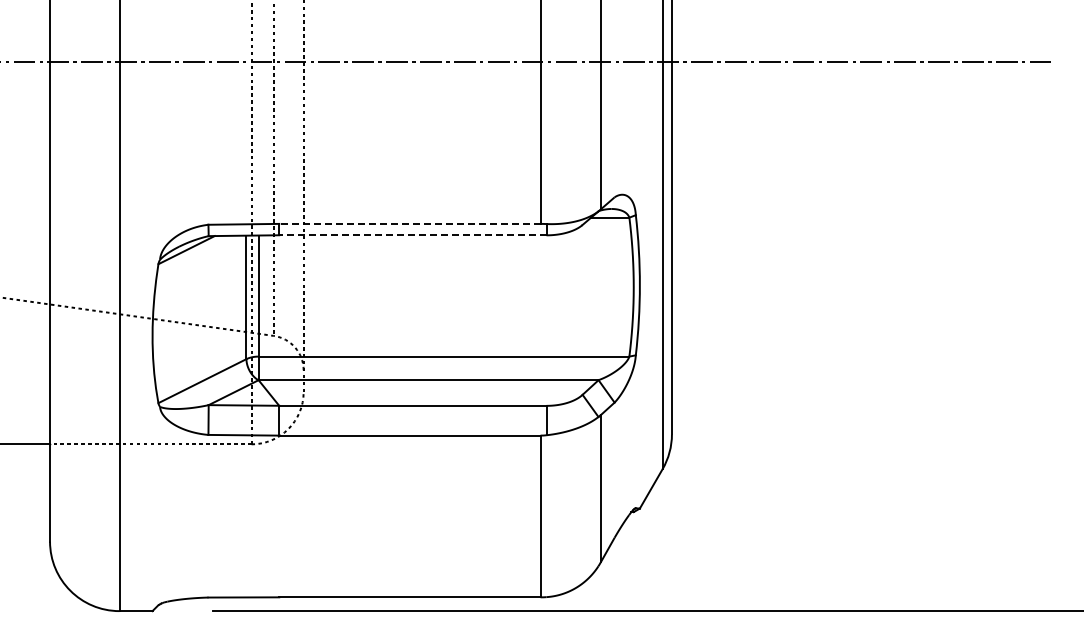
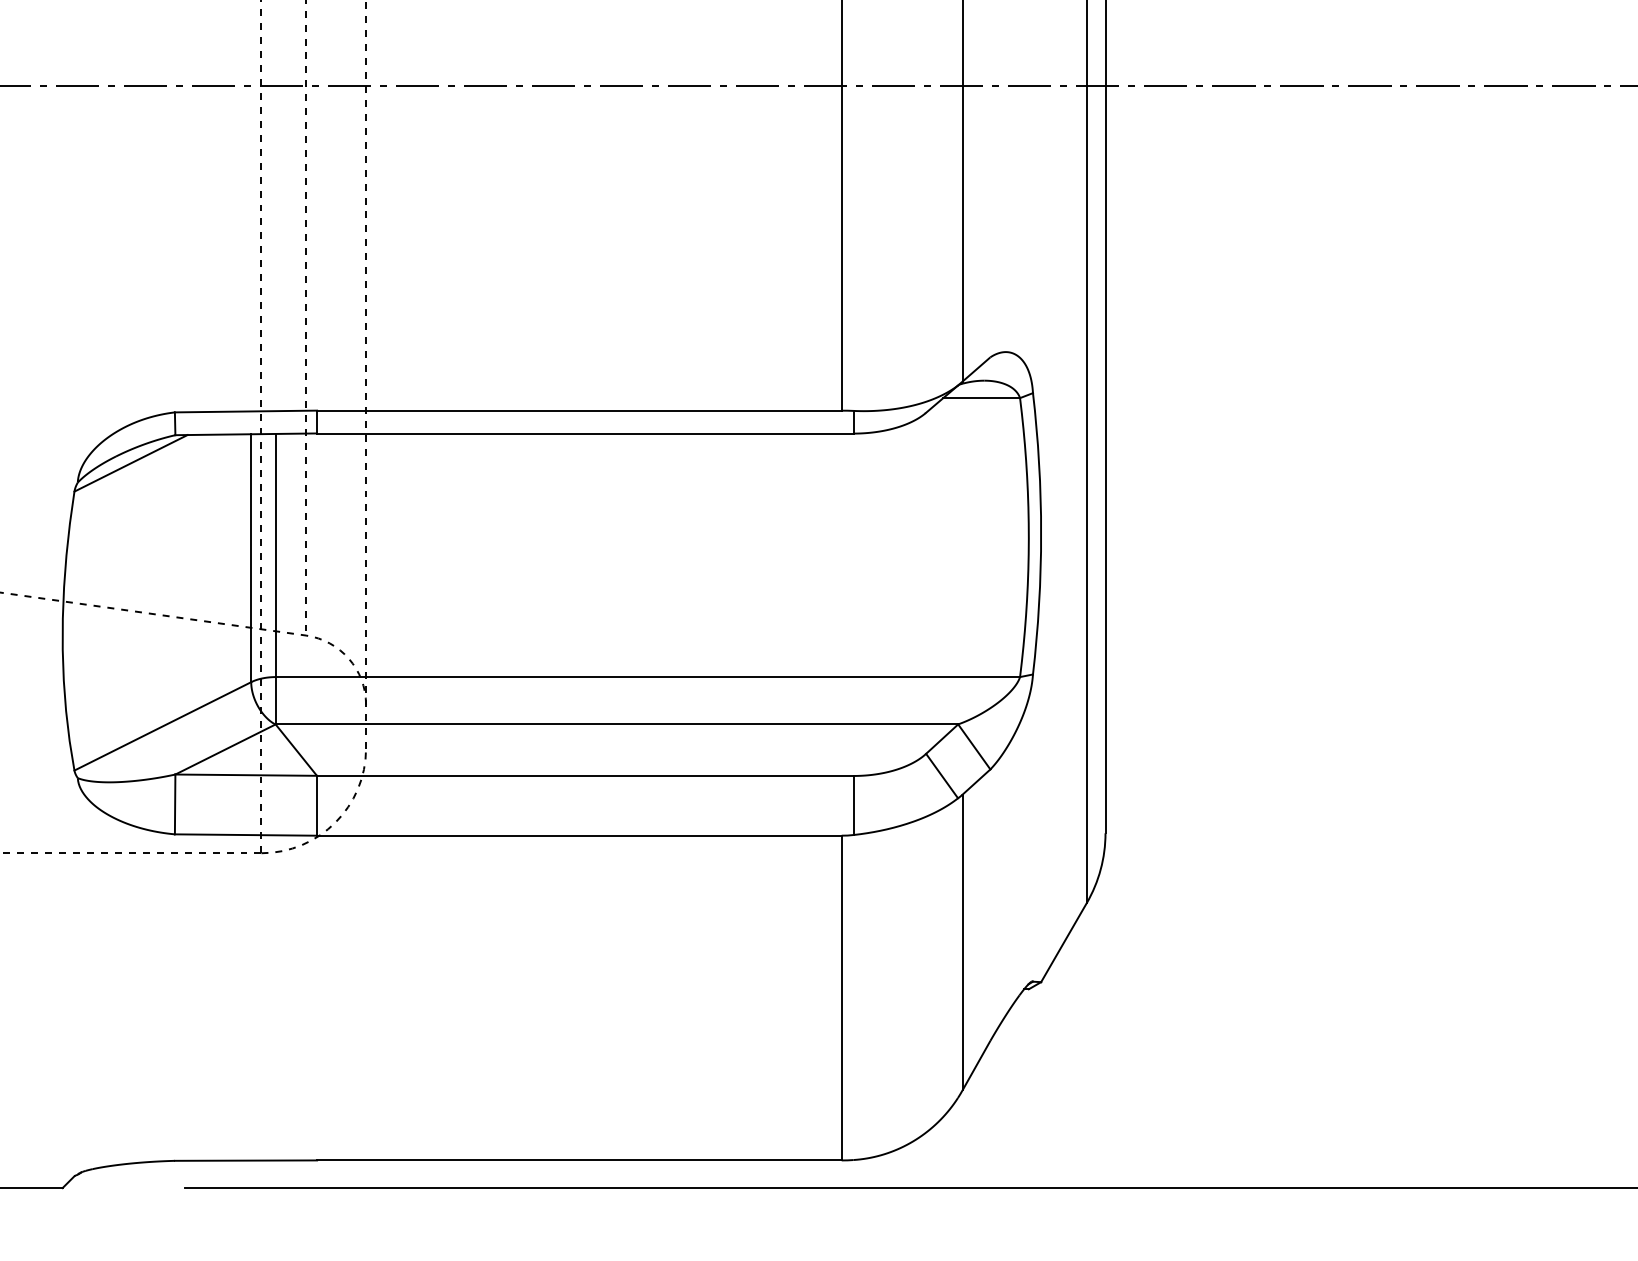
line: (409, 223) -> (578, 409), dashed -> solid
line: (412, 235) -> (584, 433), dashed -> solid

